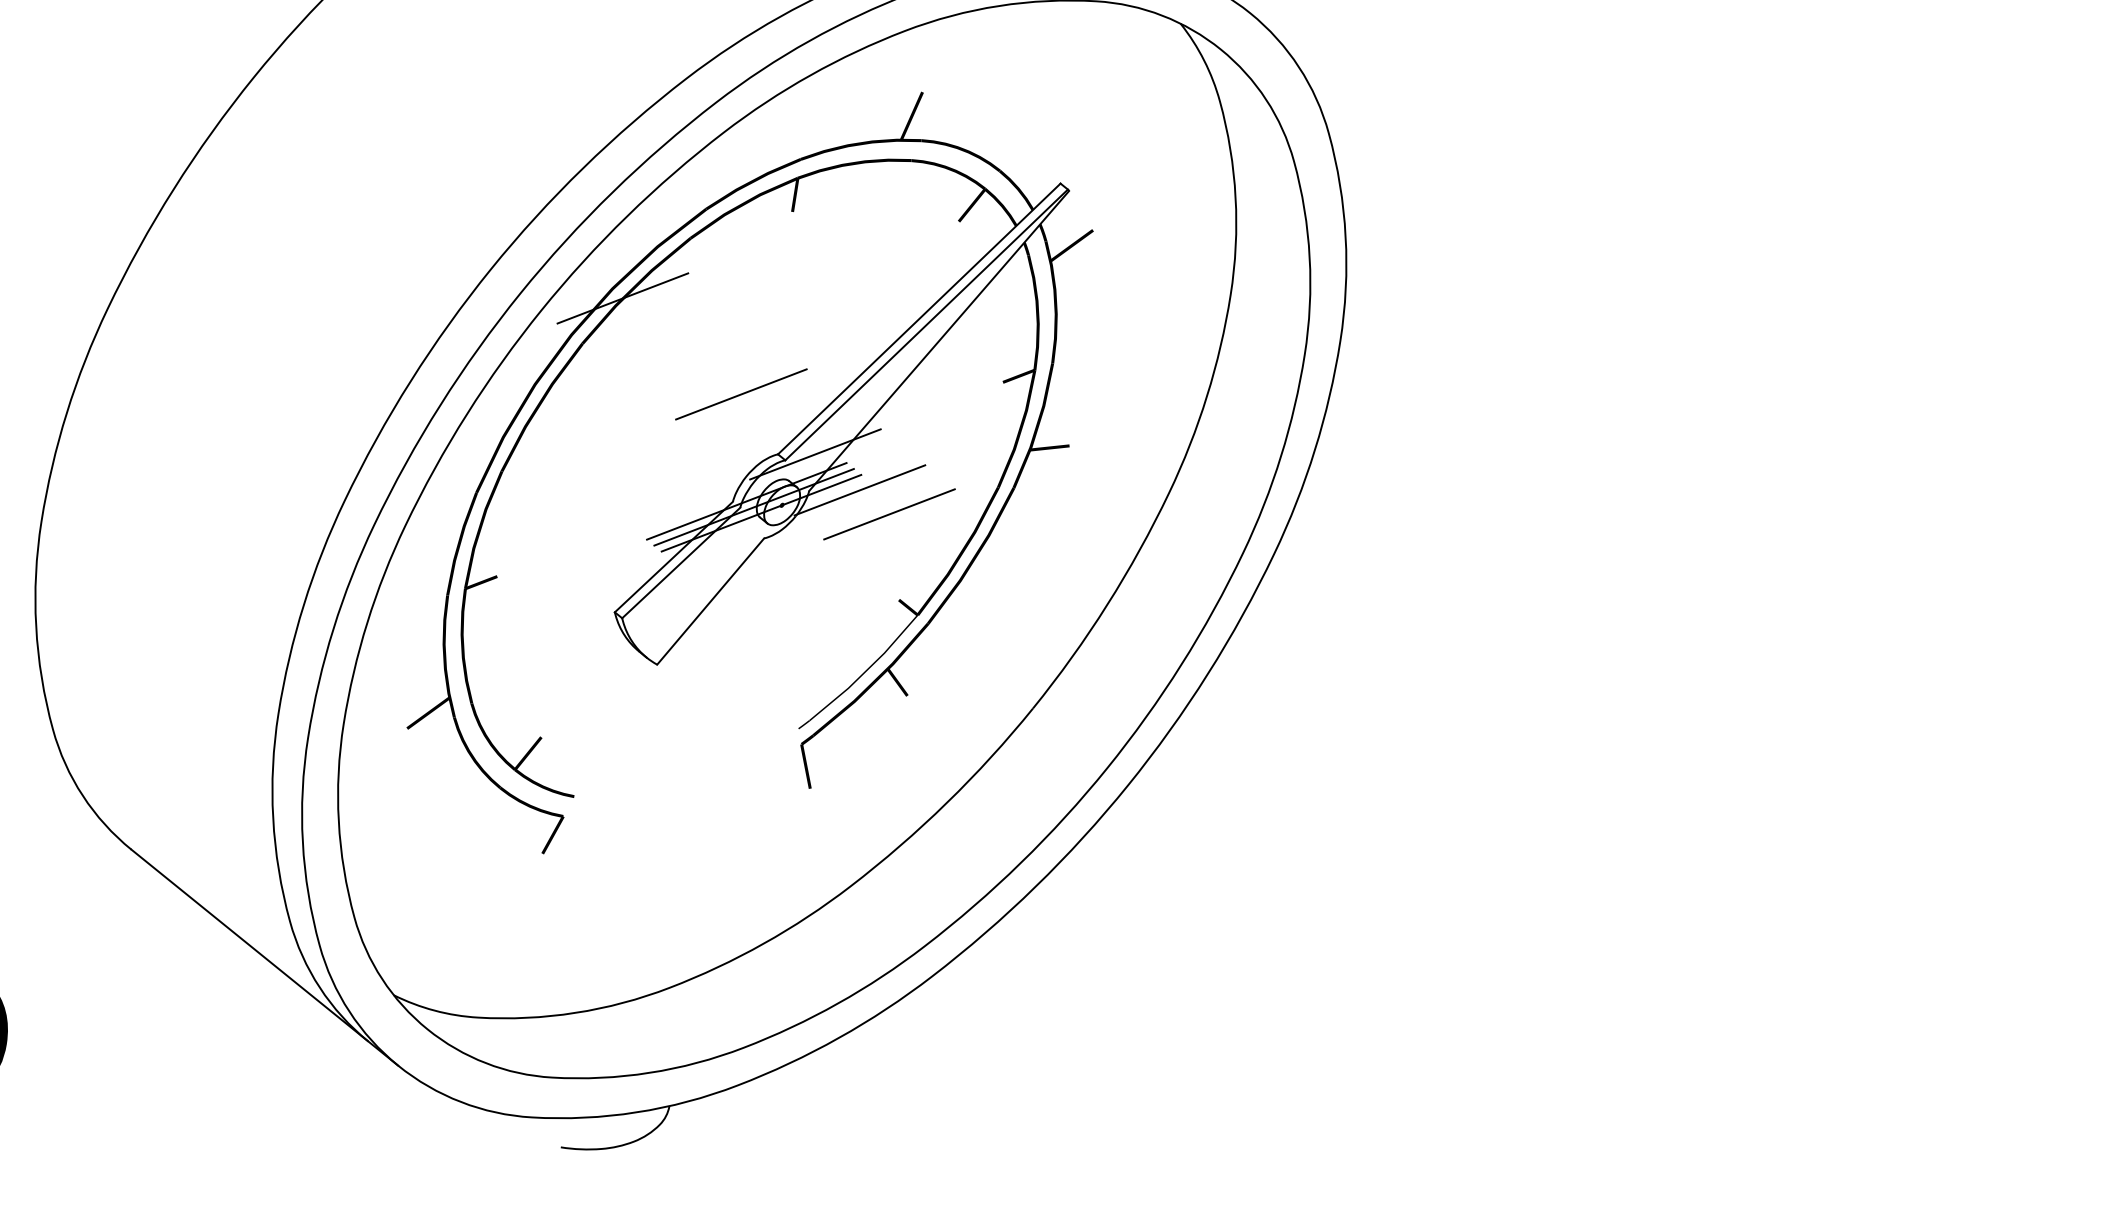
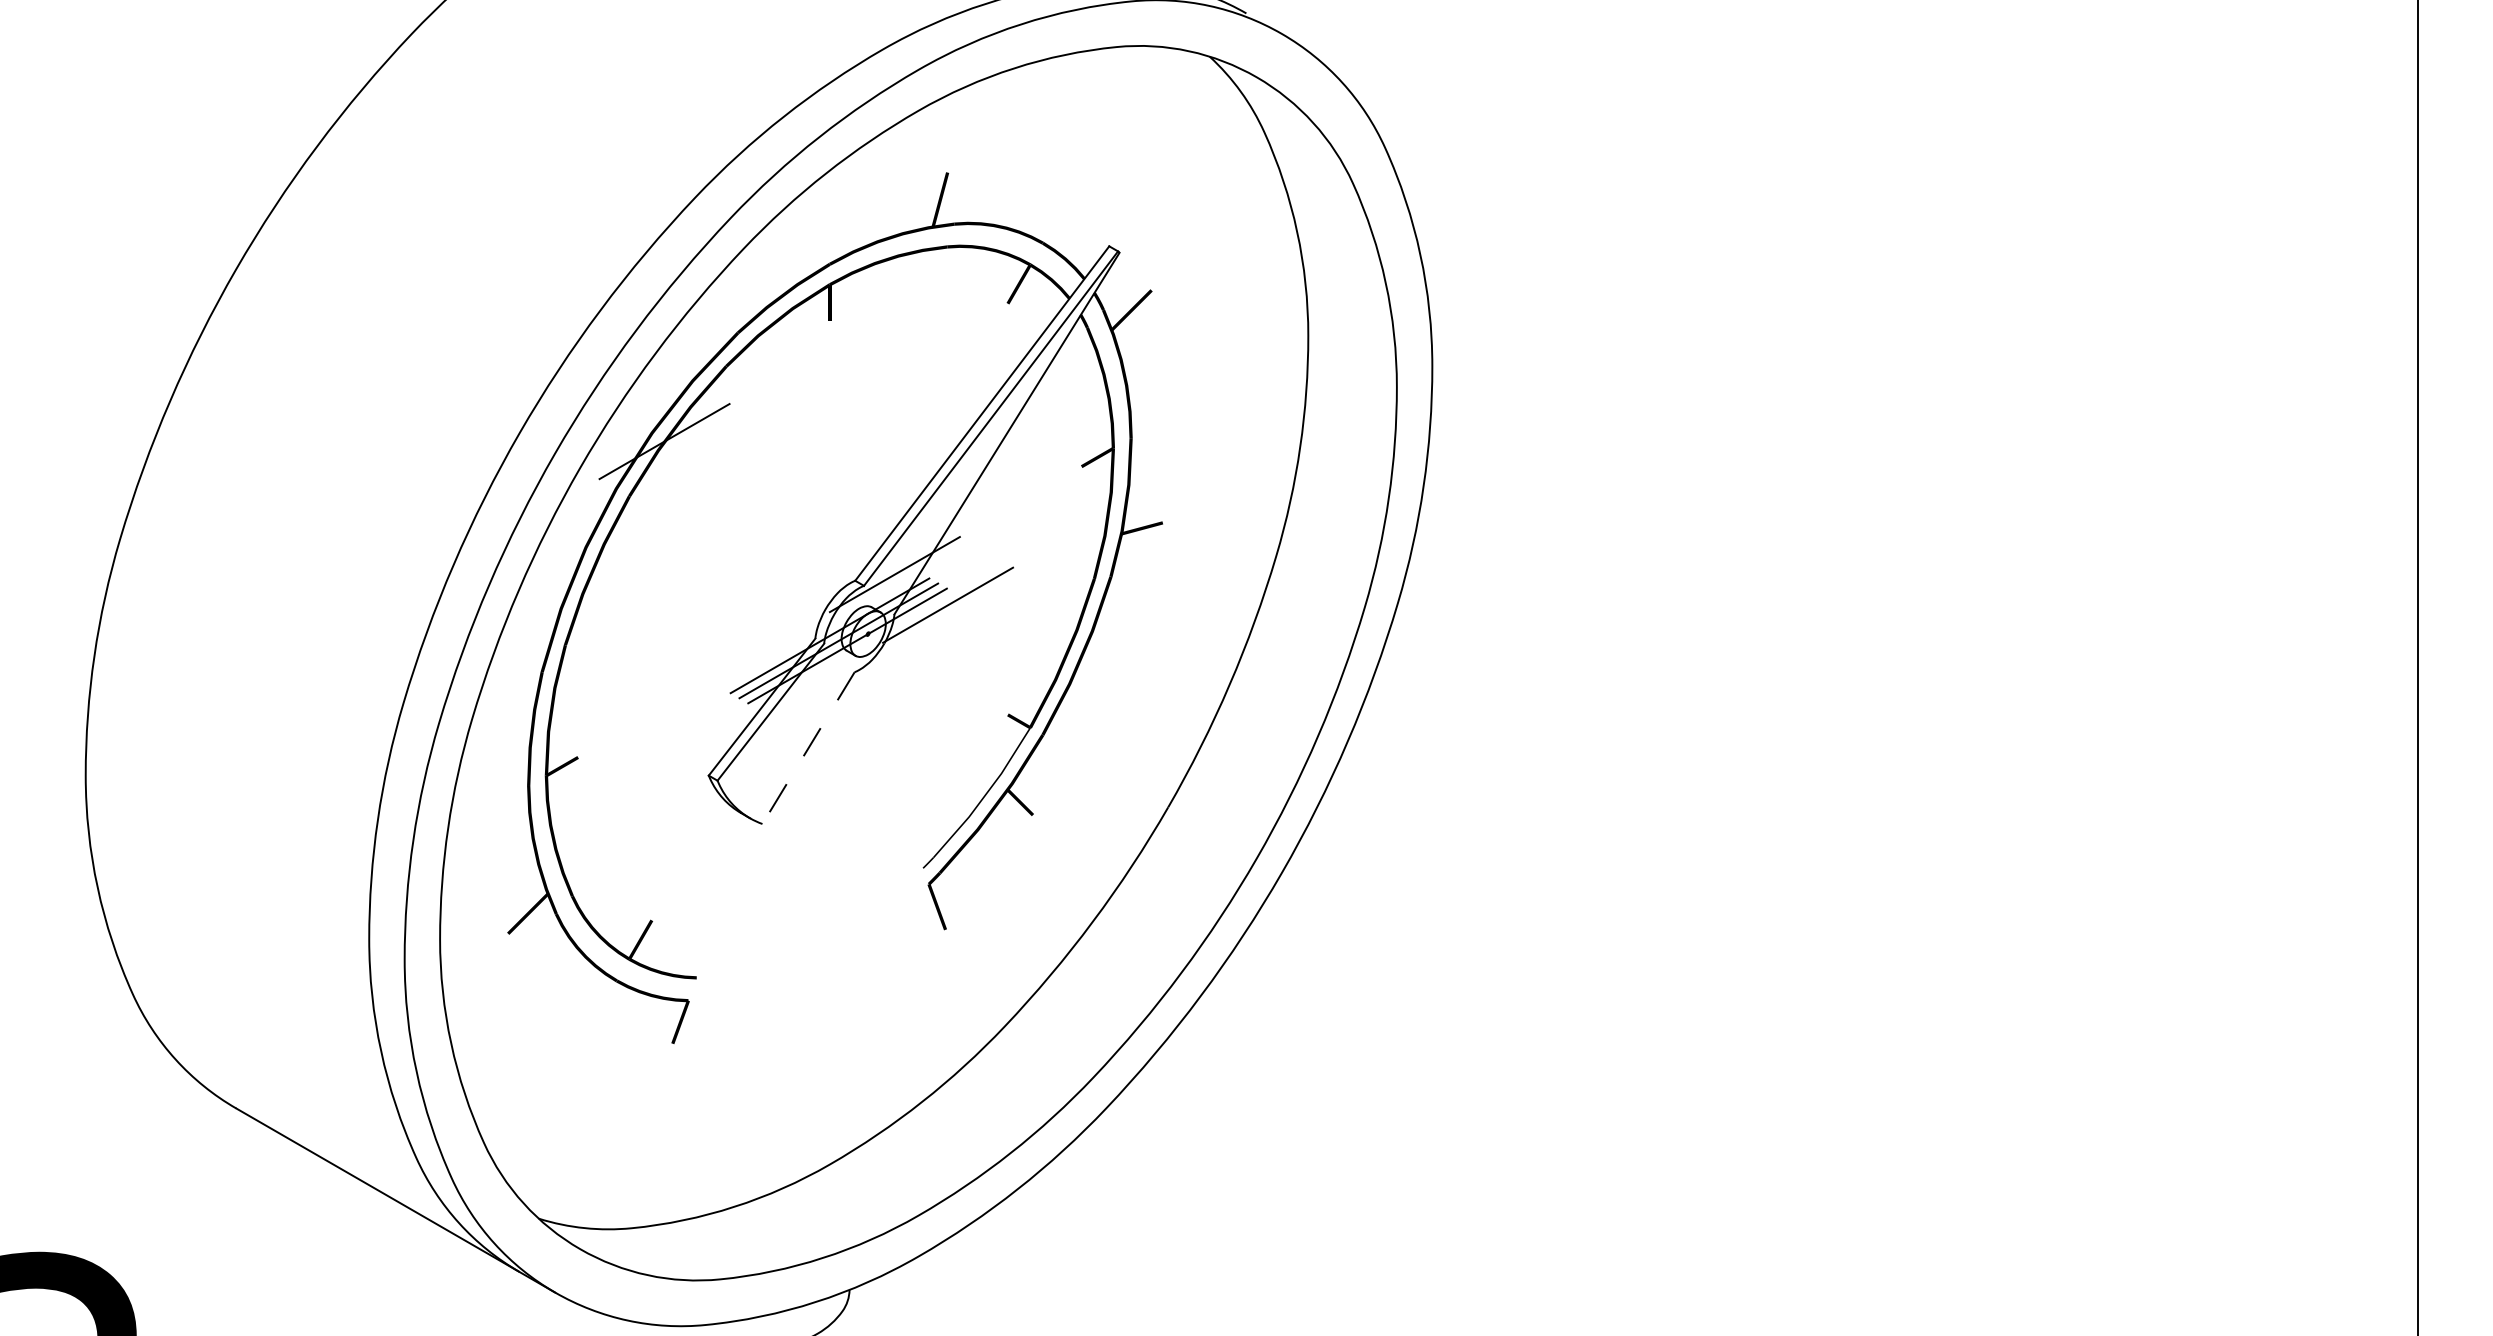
line: (741, 393) -> (806, 522), removed
line: (889, 514) -> (983, 625), removed
line: (710, 601) -> (808, 748), solid -> dashed

